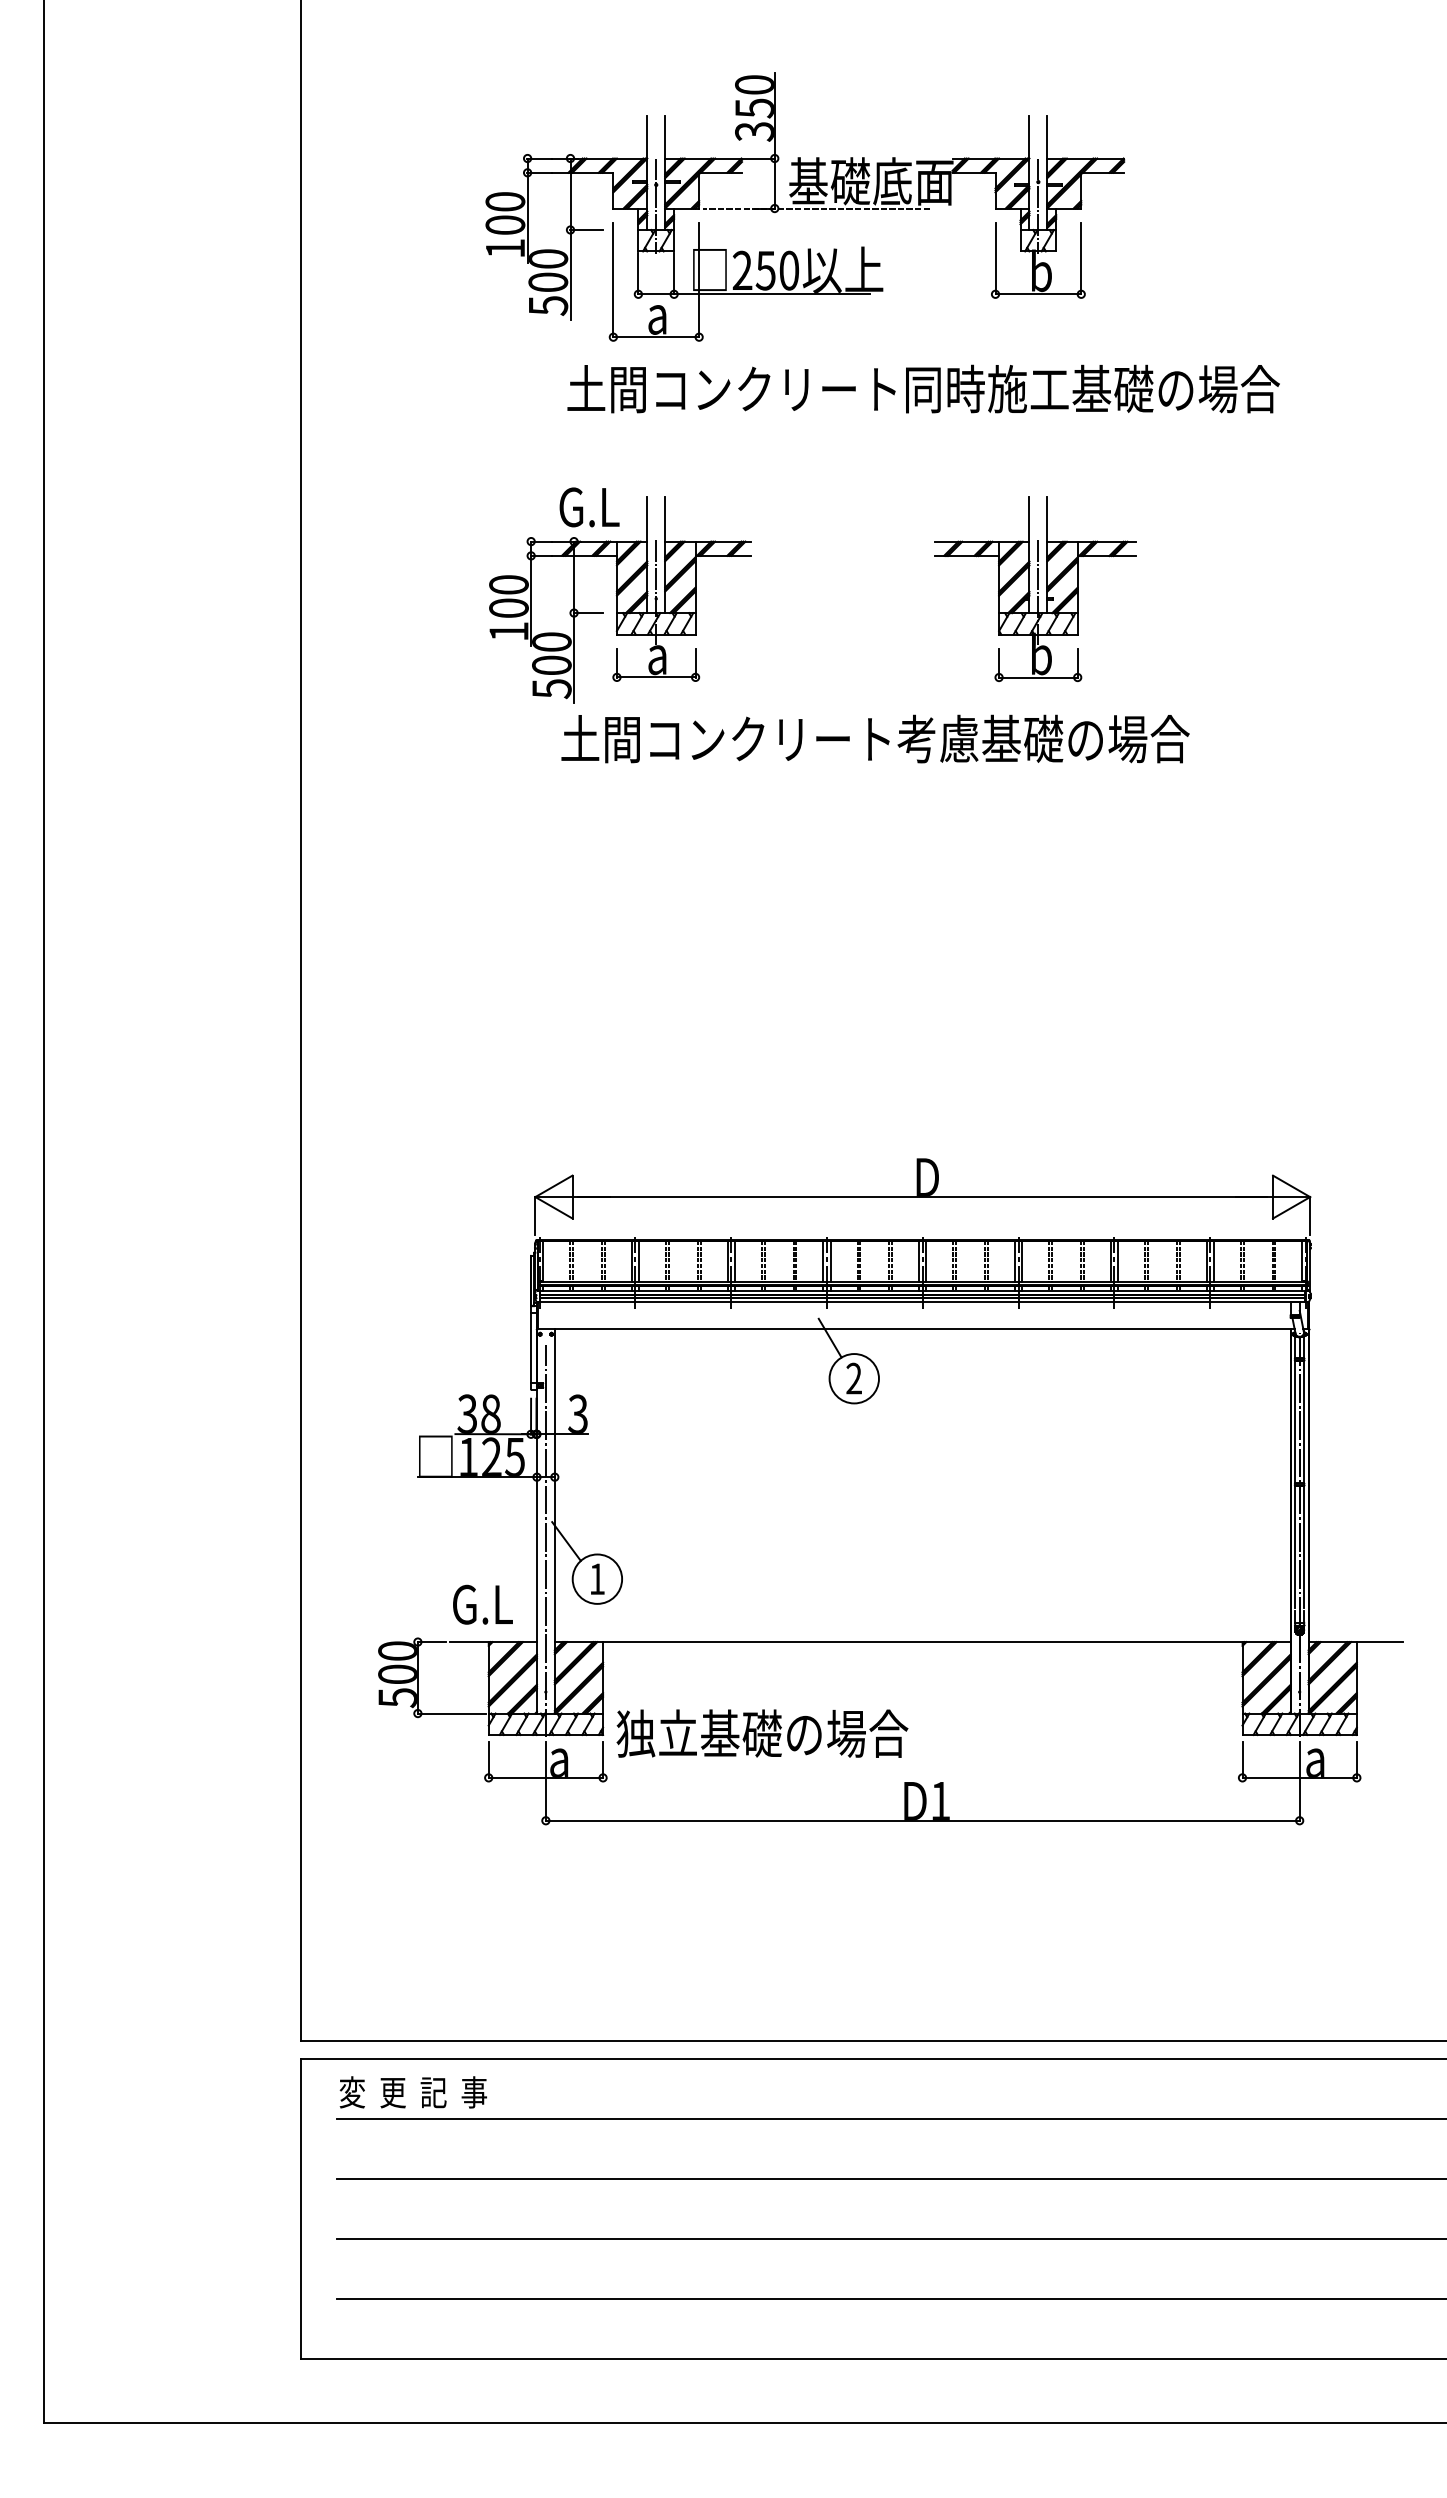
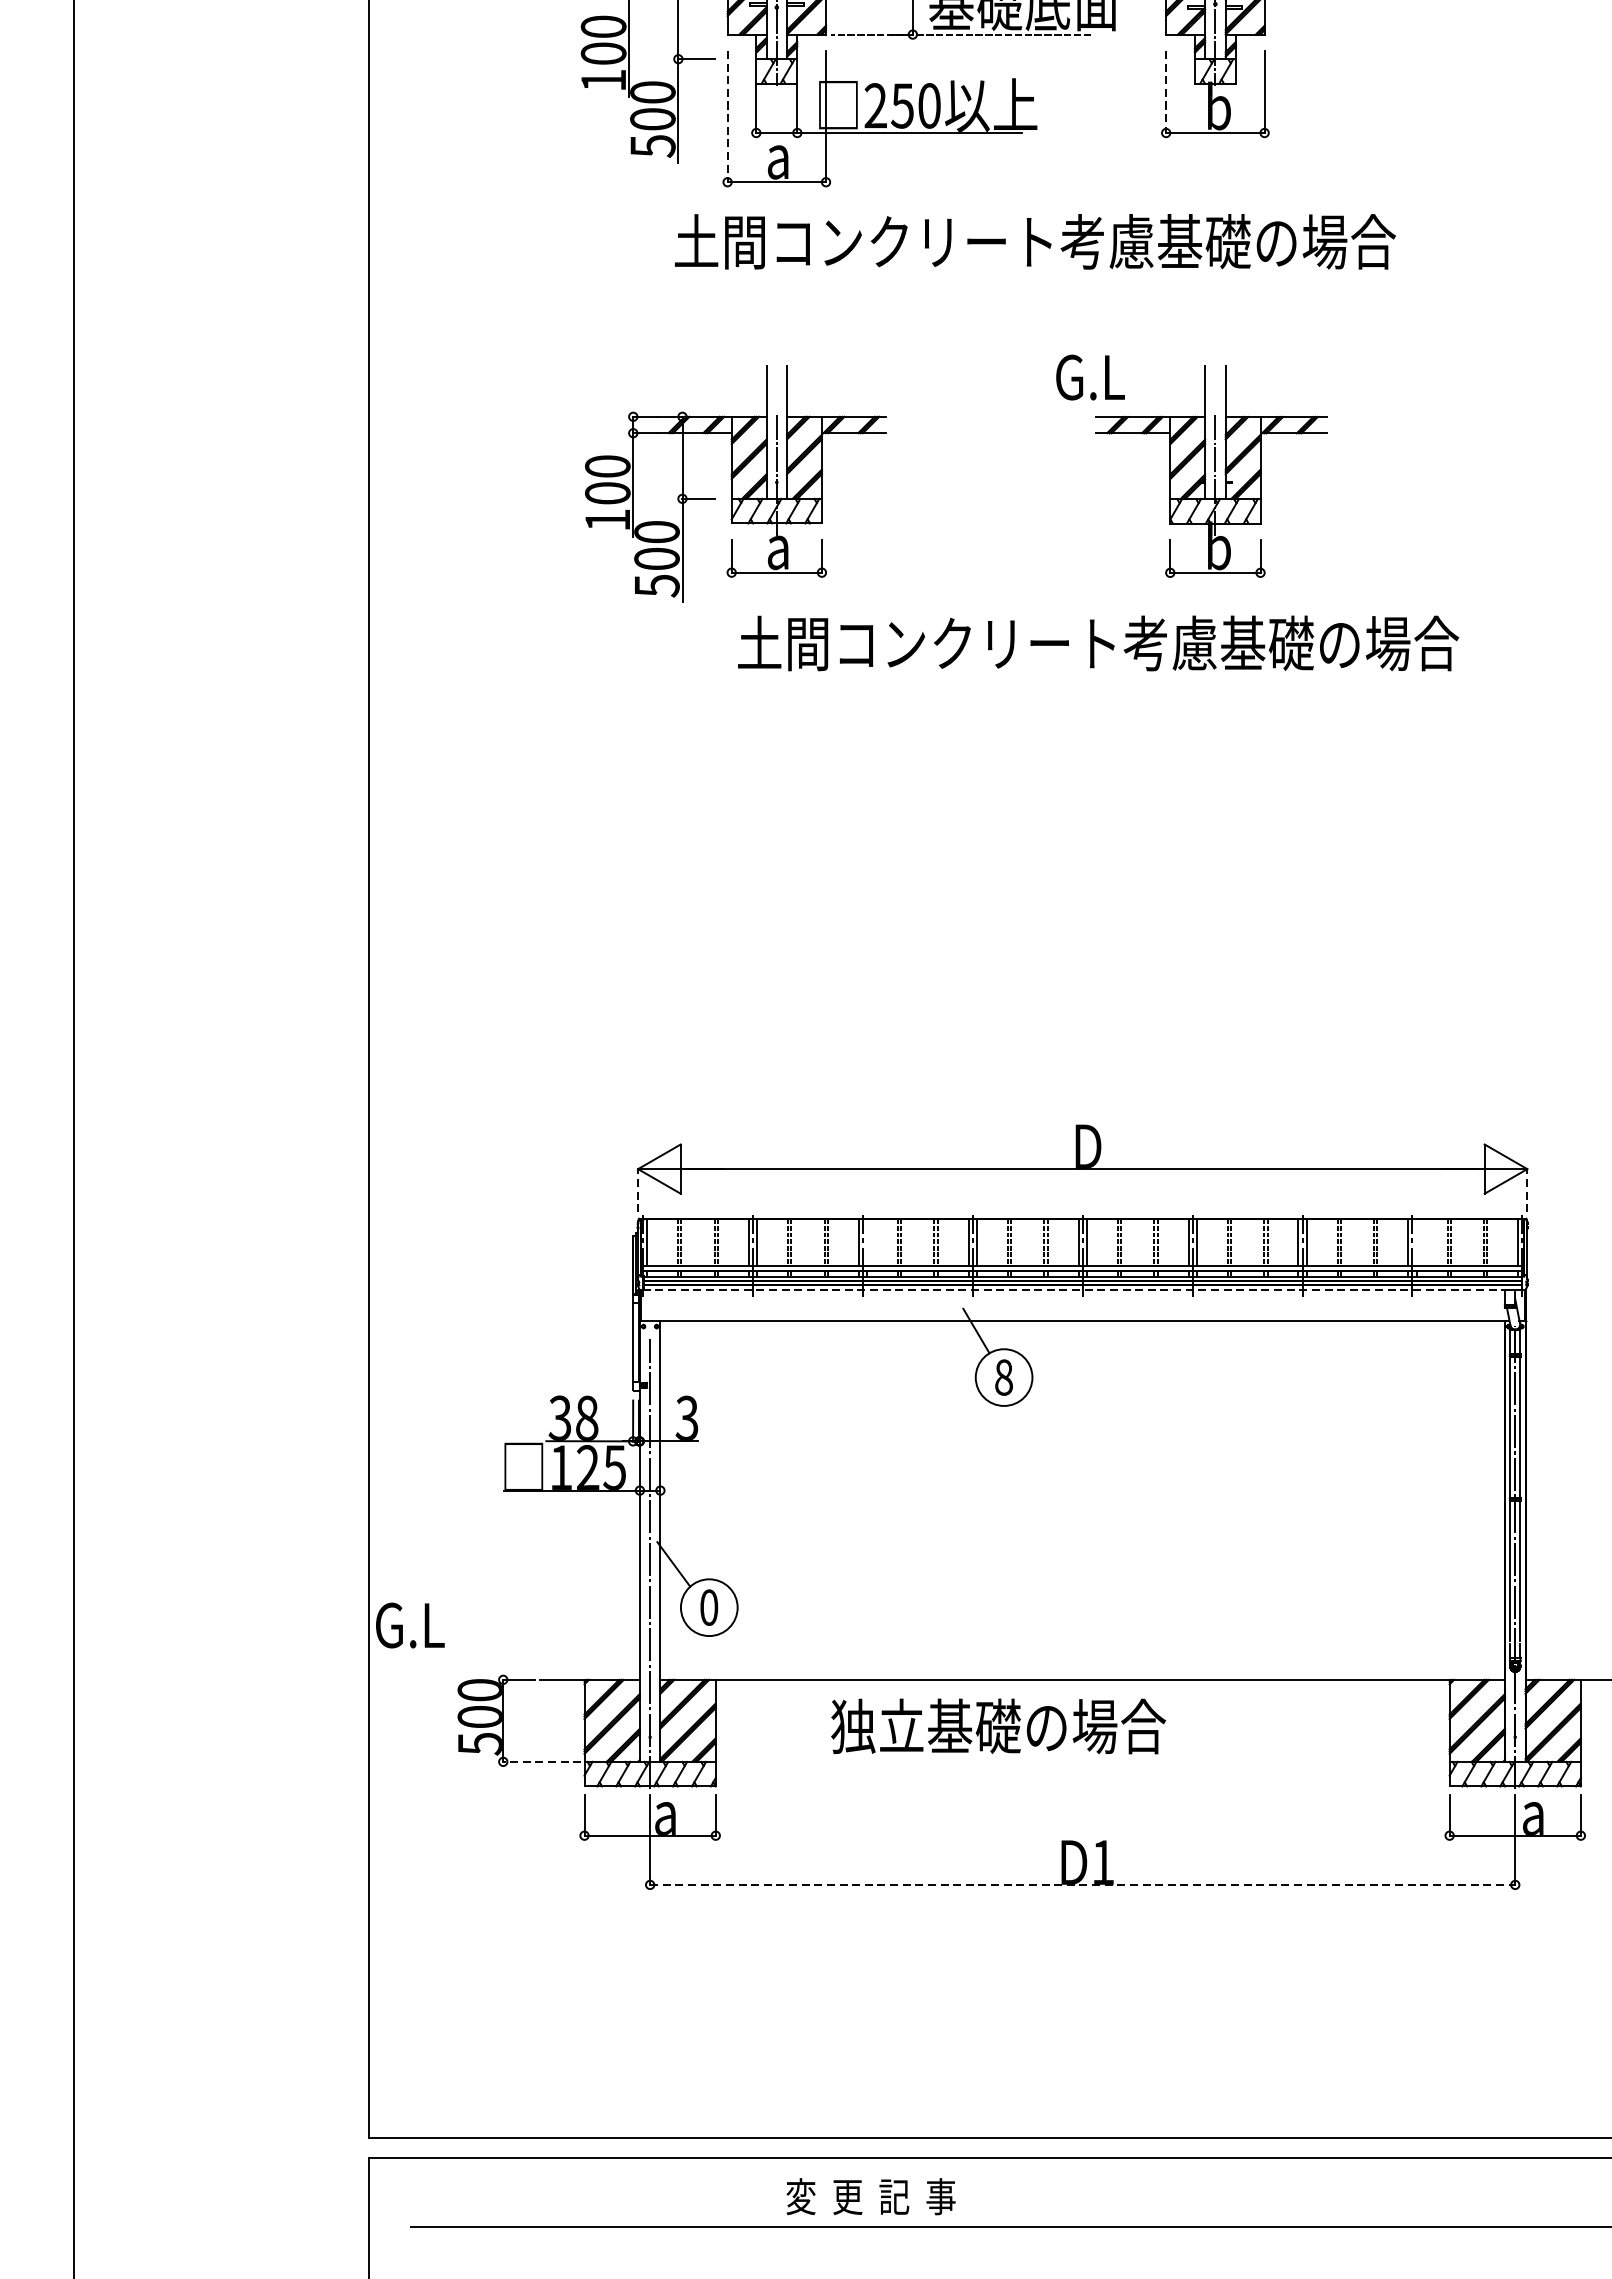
line: (995, 258) -> (1166, 91), solid -> dashed
line: (613, 280) -> (727, 117), solid -> dashed
text: (1091, 388) -> (1276, 241), 土間コンクリート同時施工基礎の場合 -> 土間コンクリート考慮基礎の場合
text: (589, 507) -> (1090, 377), moved
text: (875, 738) -> (1098, 642), moved
line: (535, 1215) -> (638, 1190), solid -> dashed
line: (1310, 1215) -> (1527, 1190), solid -> dashed
line: (734, 1260) -> (866, 1241), removed
line: (1213, 1260) -> (1416, 1241), removed
line: (922, 1302) -> (1082, 1290), solid -> dashed
text: (853, 1378) -> (1003, 1377), 2 -> 8
text: (597, 1579) -> (709, 1608), 1 -> 0
text: (482, 1604) -> (409, 1625), moved
line: (451, 1713) -> (541, 1761), solid -> dashed
text: (762, 1733) -> (998, 1726), moved
line: (922, 1820) -> (1082, 1884), solid -> dashed
text: (412, 2092) -> (870, 2196), moved

